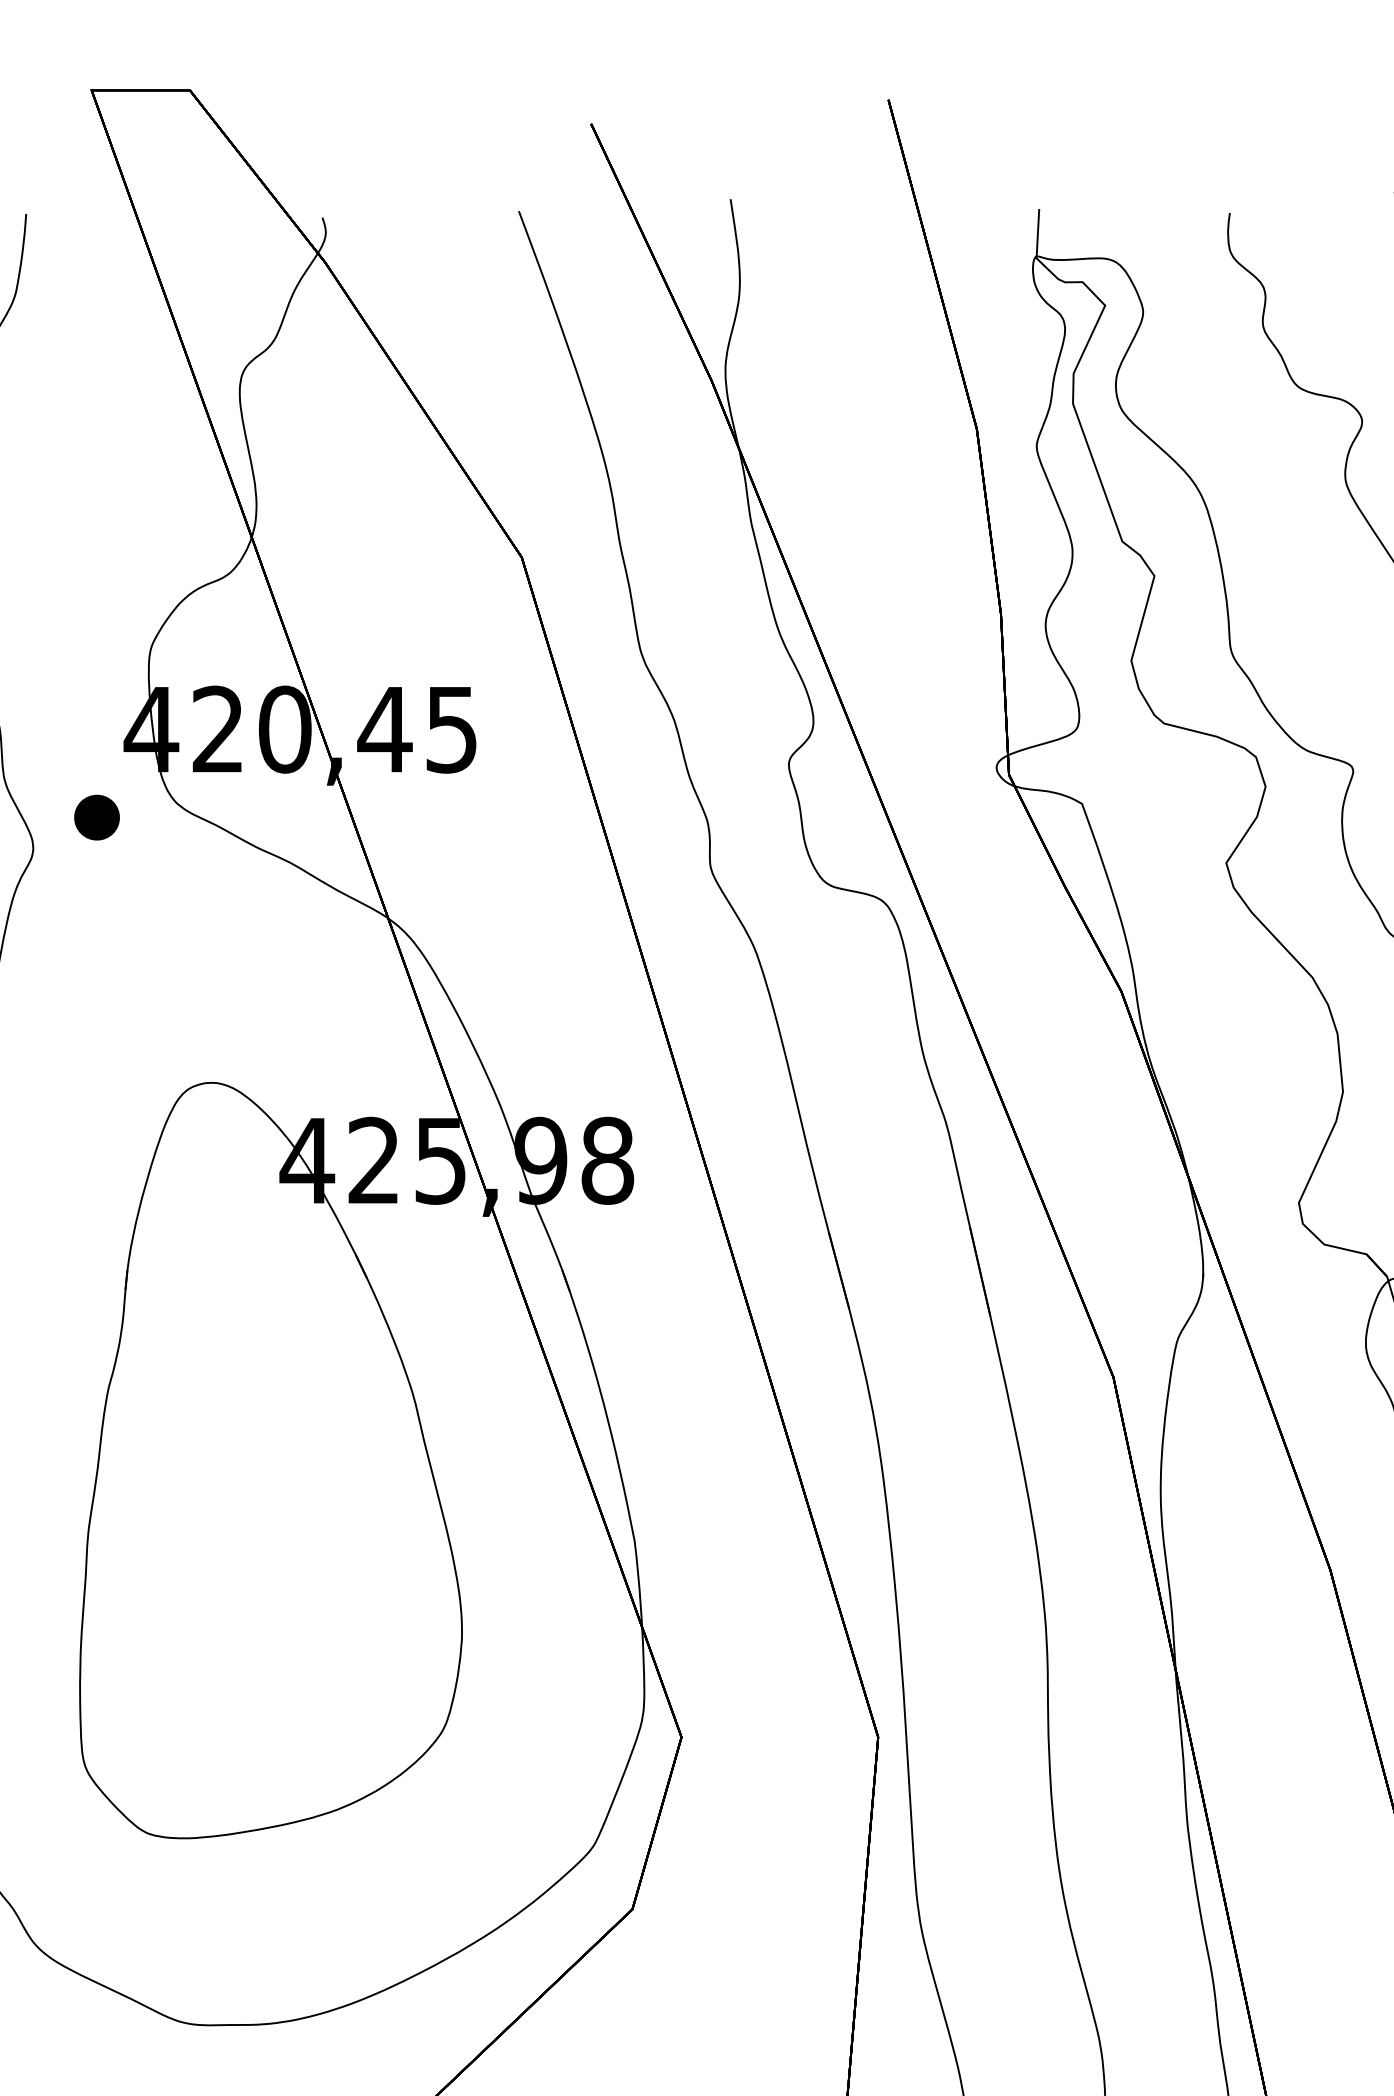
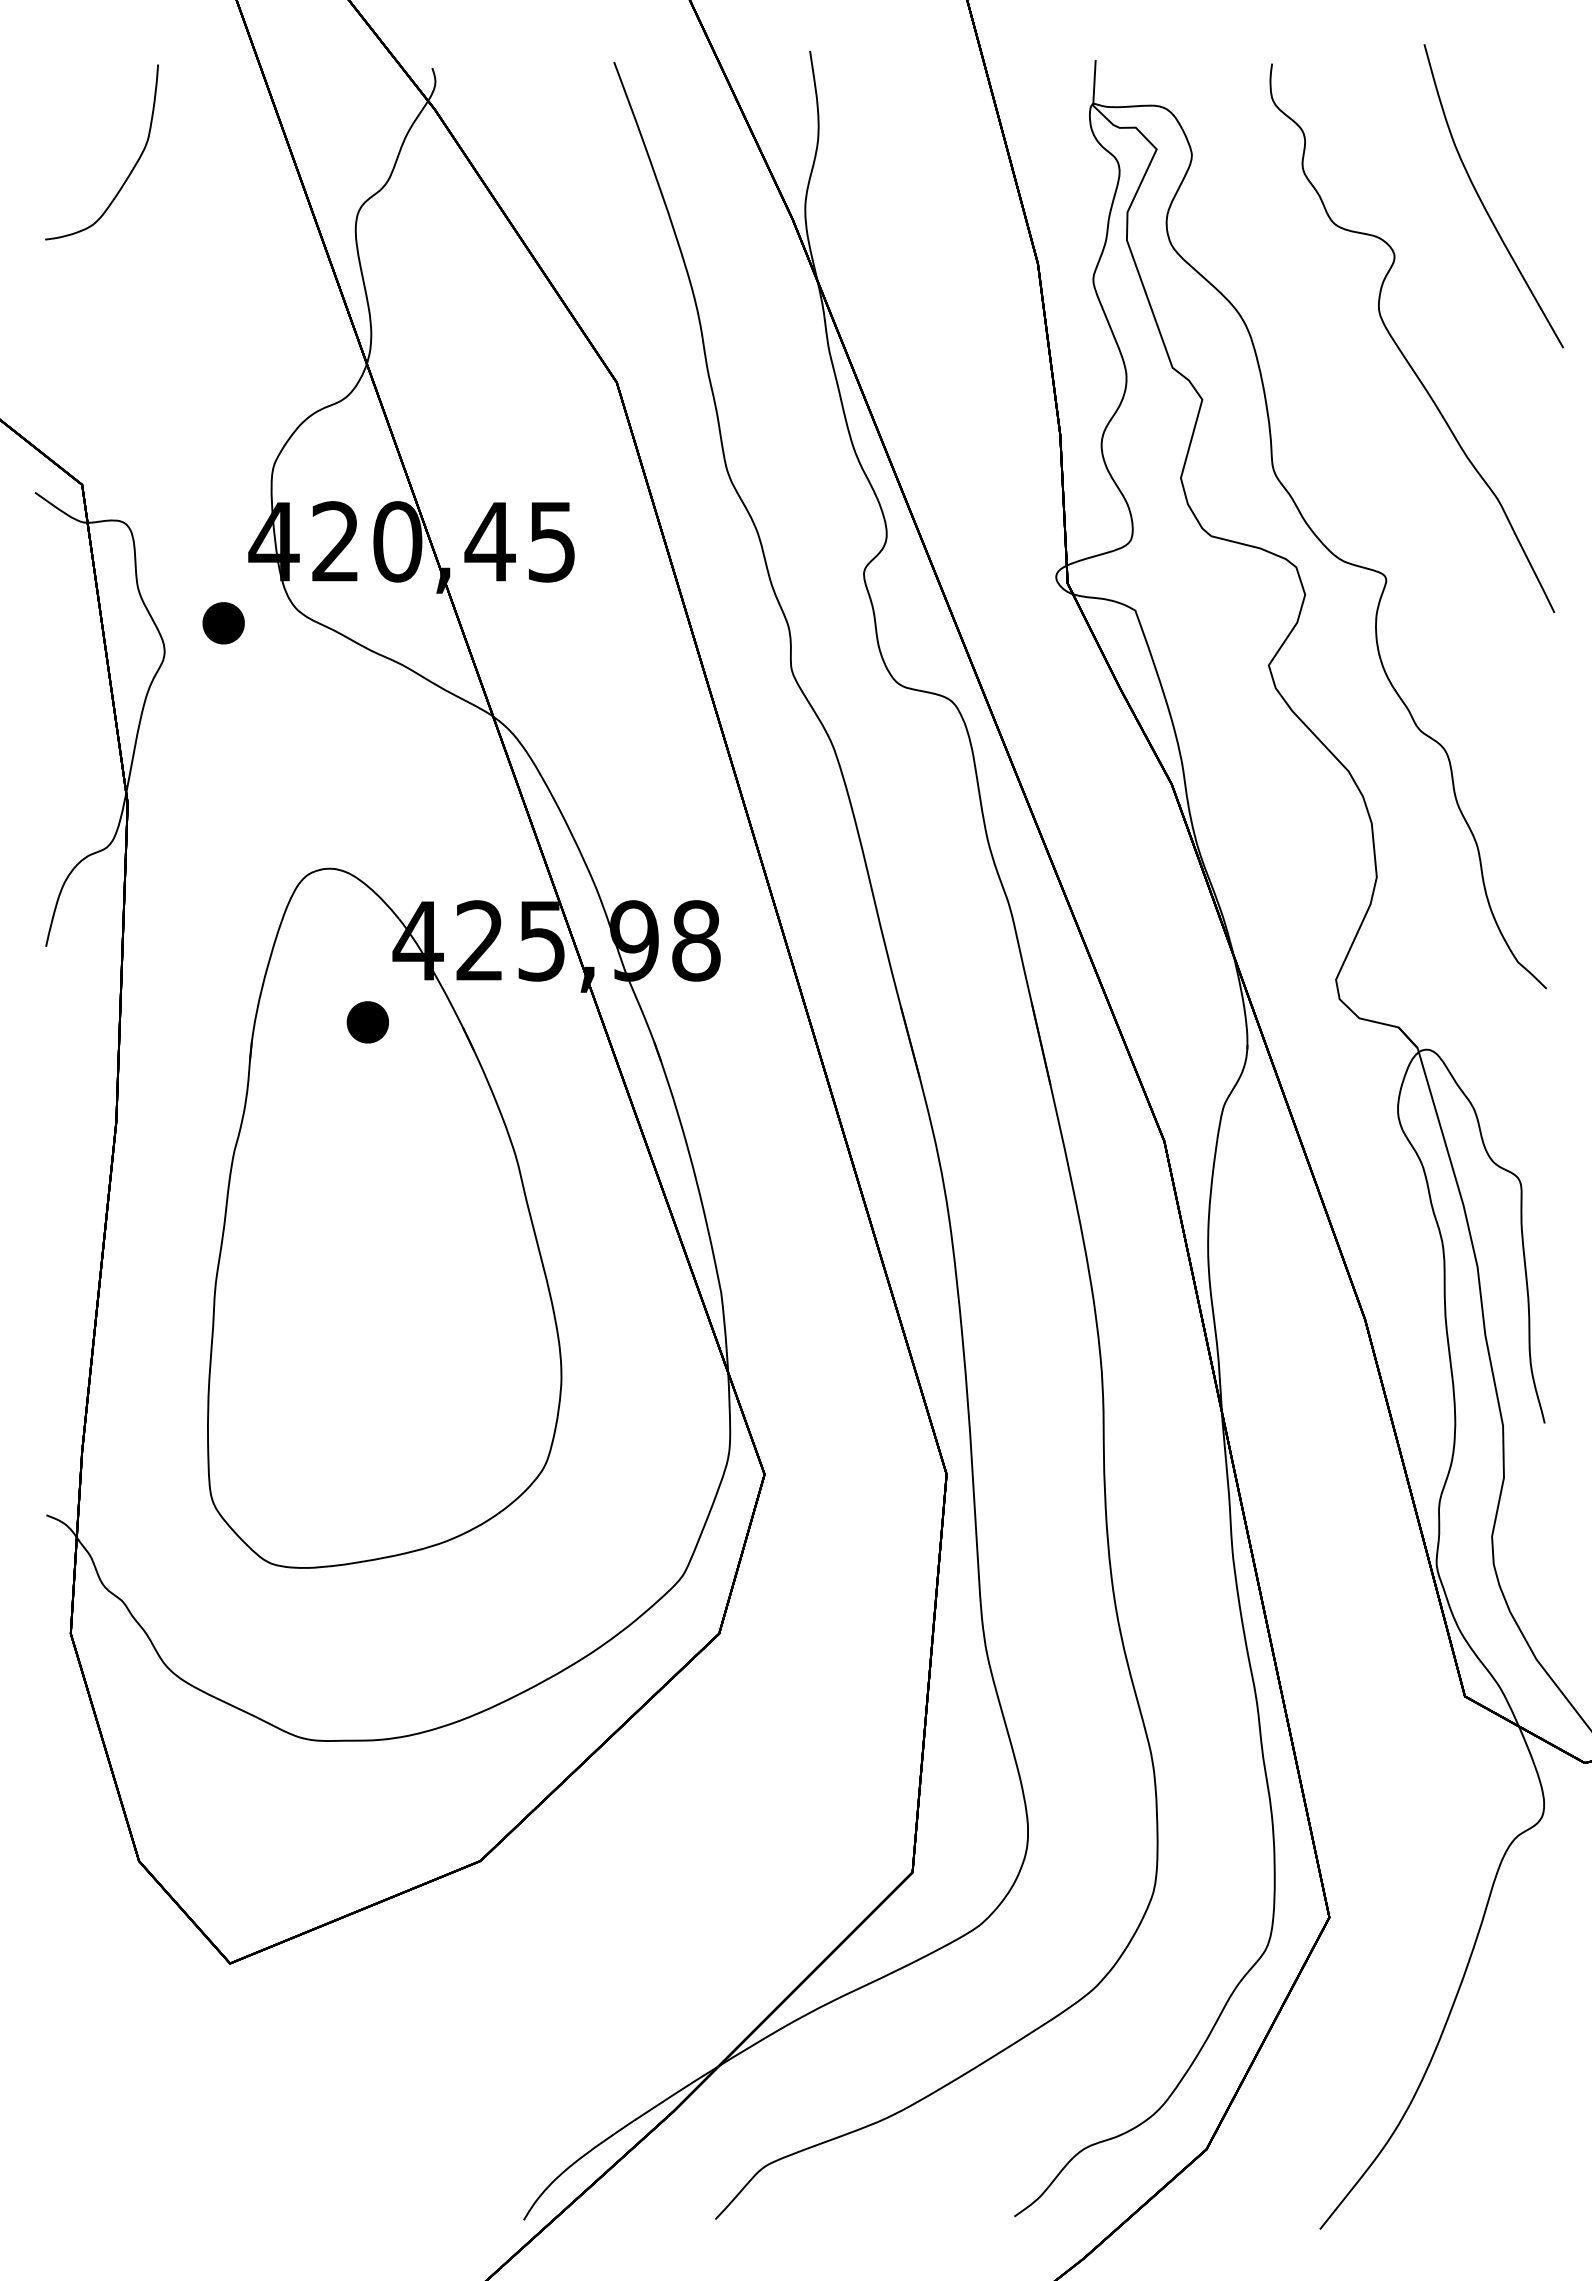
part: (252, 1248) -> (367, 1022), added

